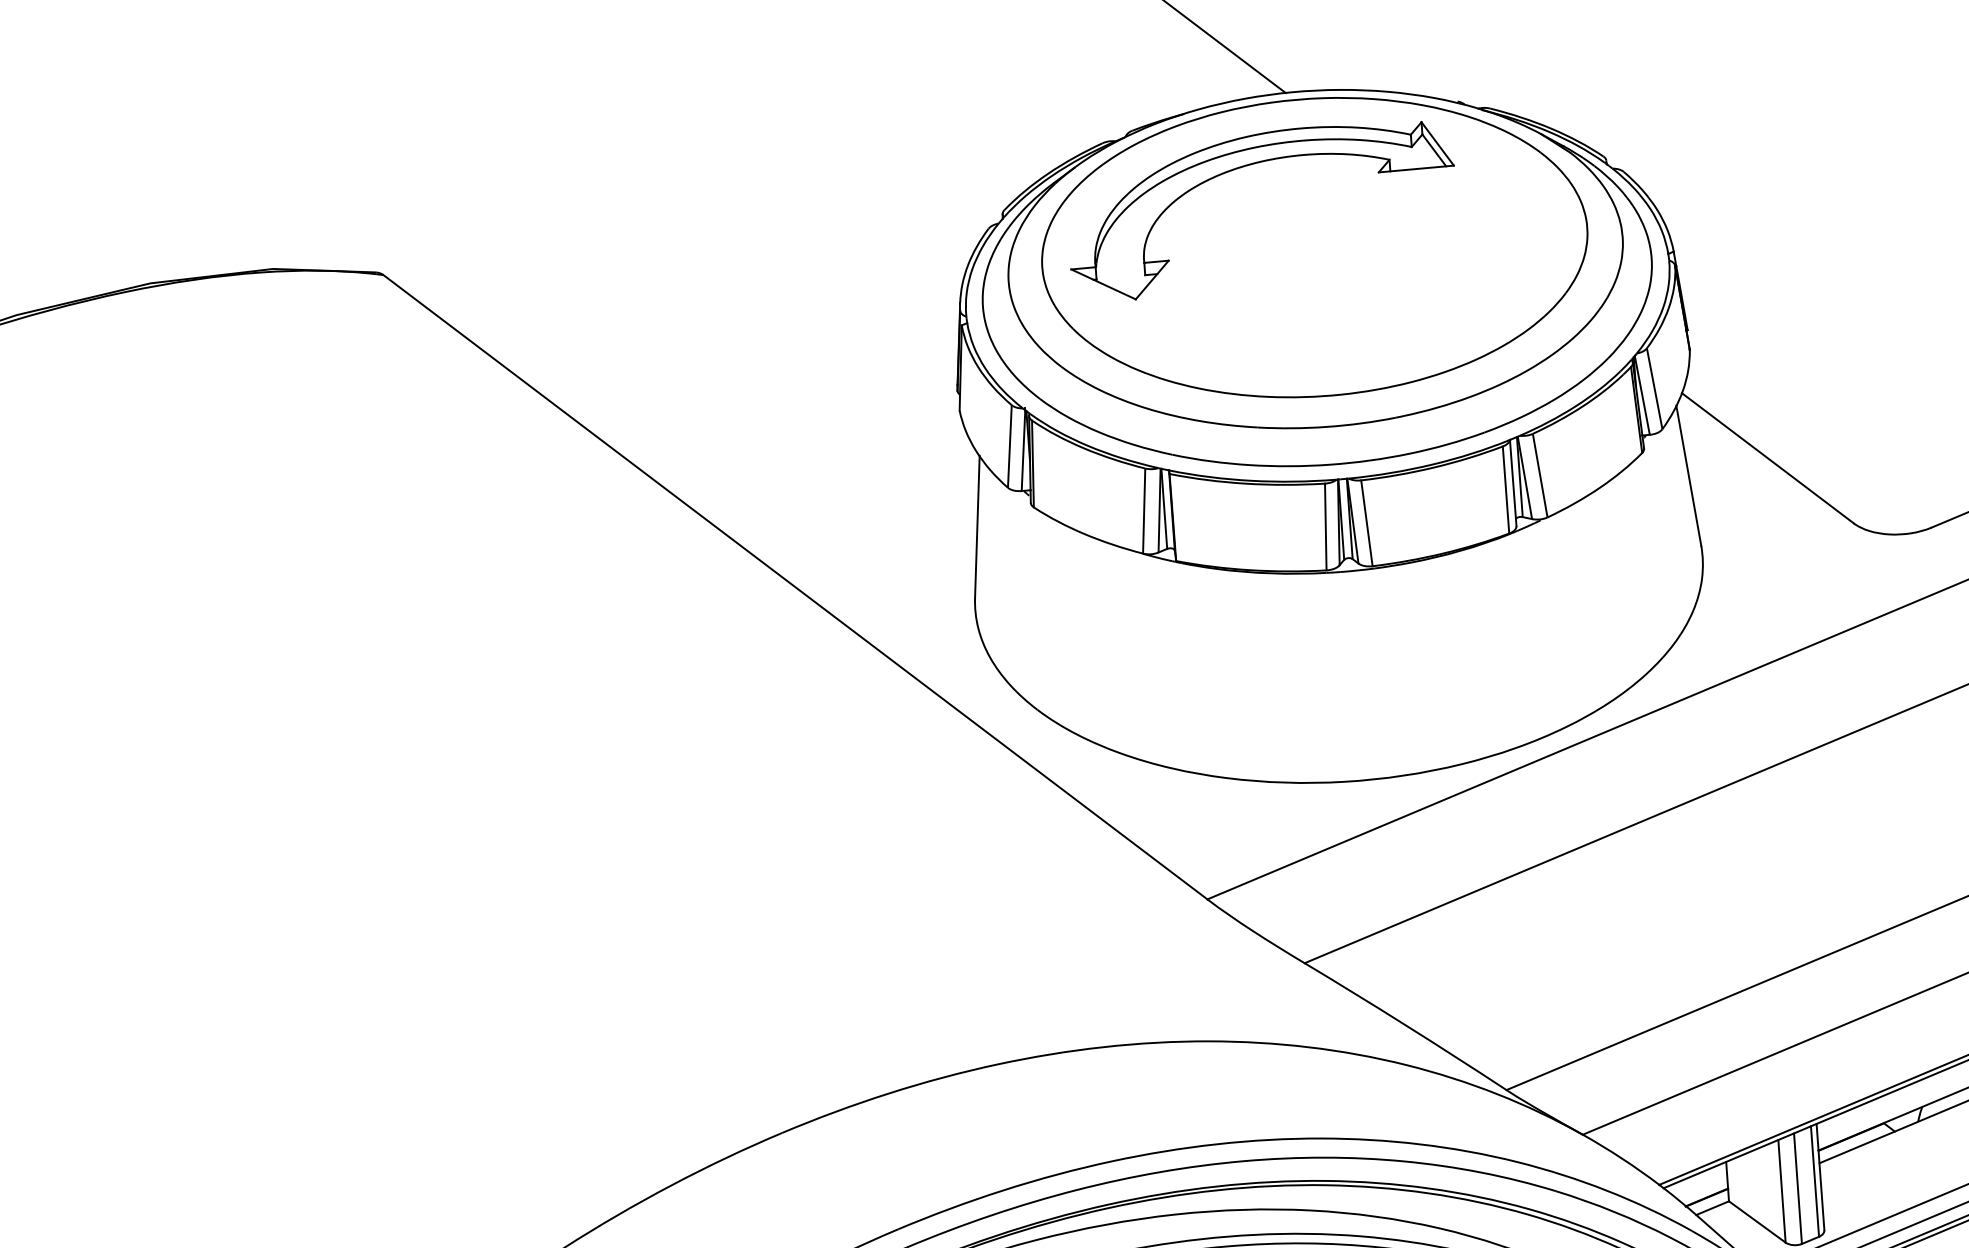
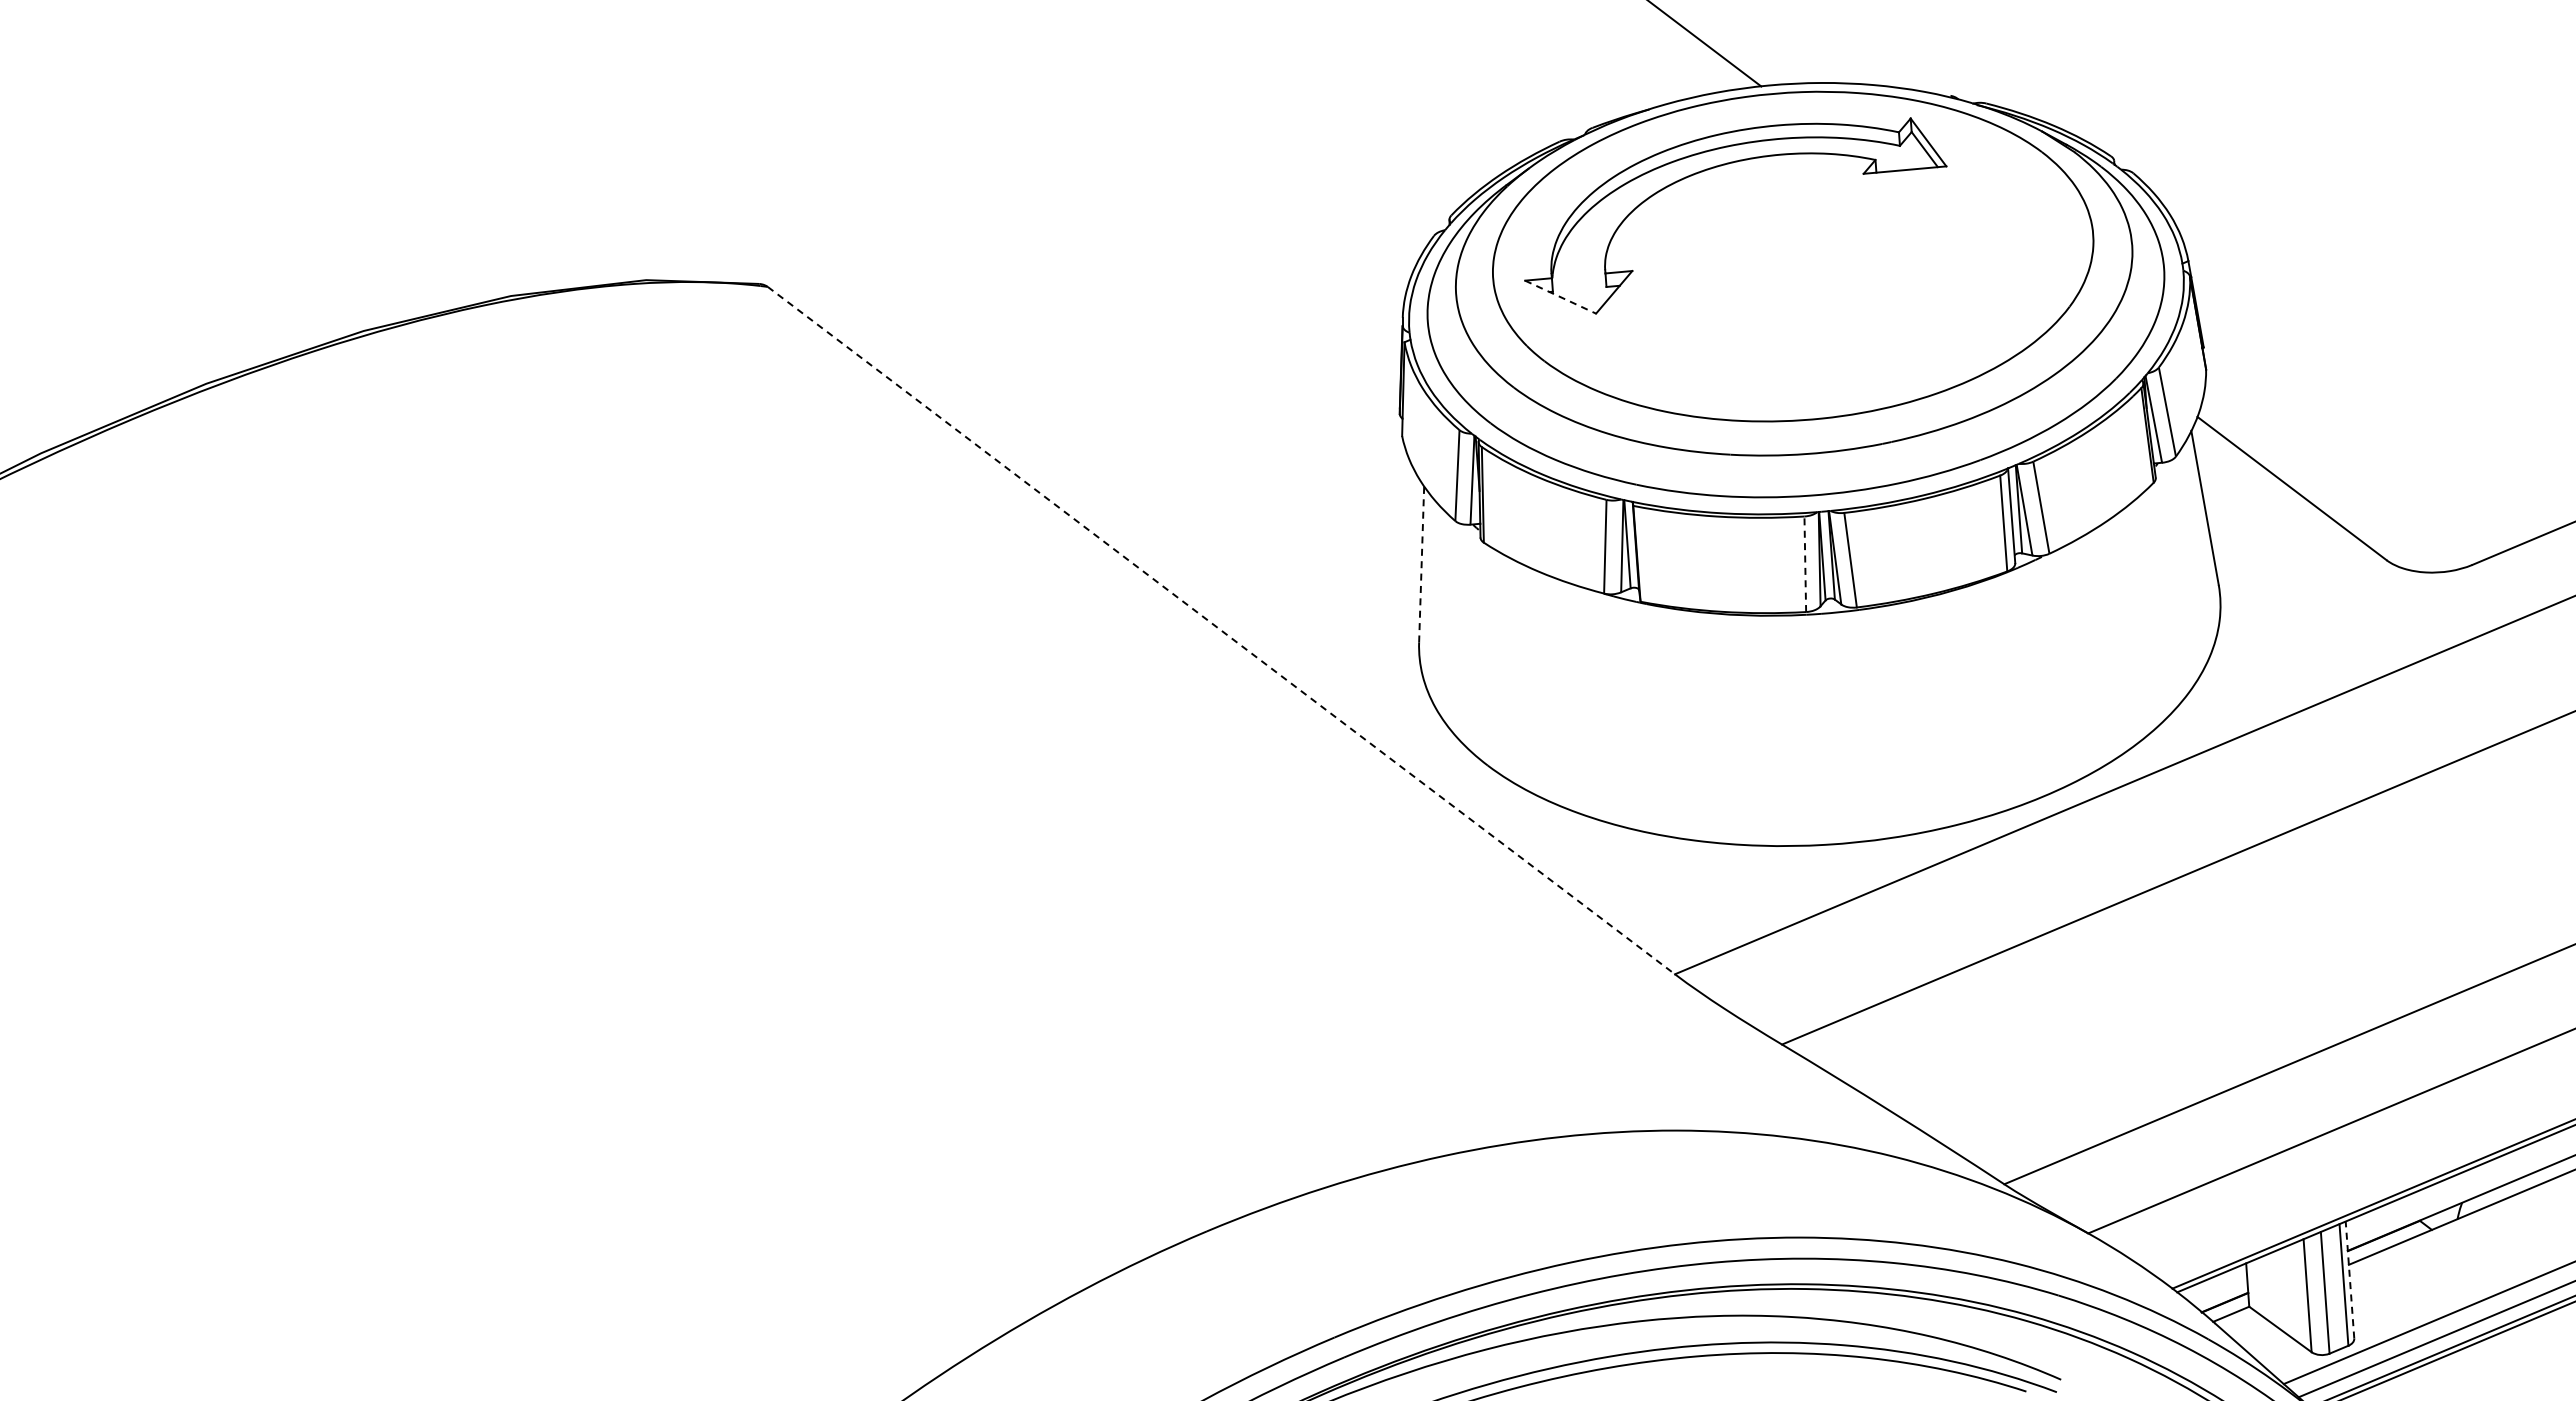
line: (1104, 284) -> (1561, 297), solid -> dashed
line: (977, 526) -> (1421, 563), solid -> dashed
line: (1325, 527) -> (1805, 564), solid -> dashed
line: (795, 587) -> (1221, 630), solid -> dashed
line: (1820, 1177) -> (2349, 1280), solid -> dashed

